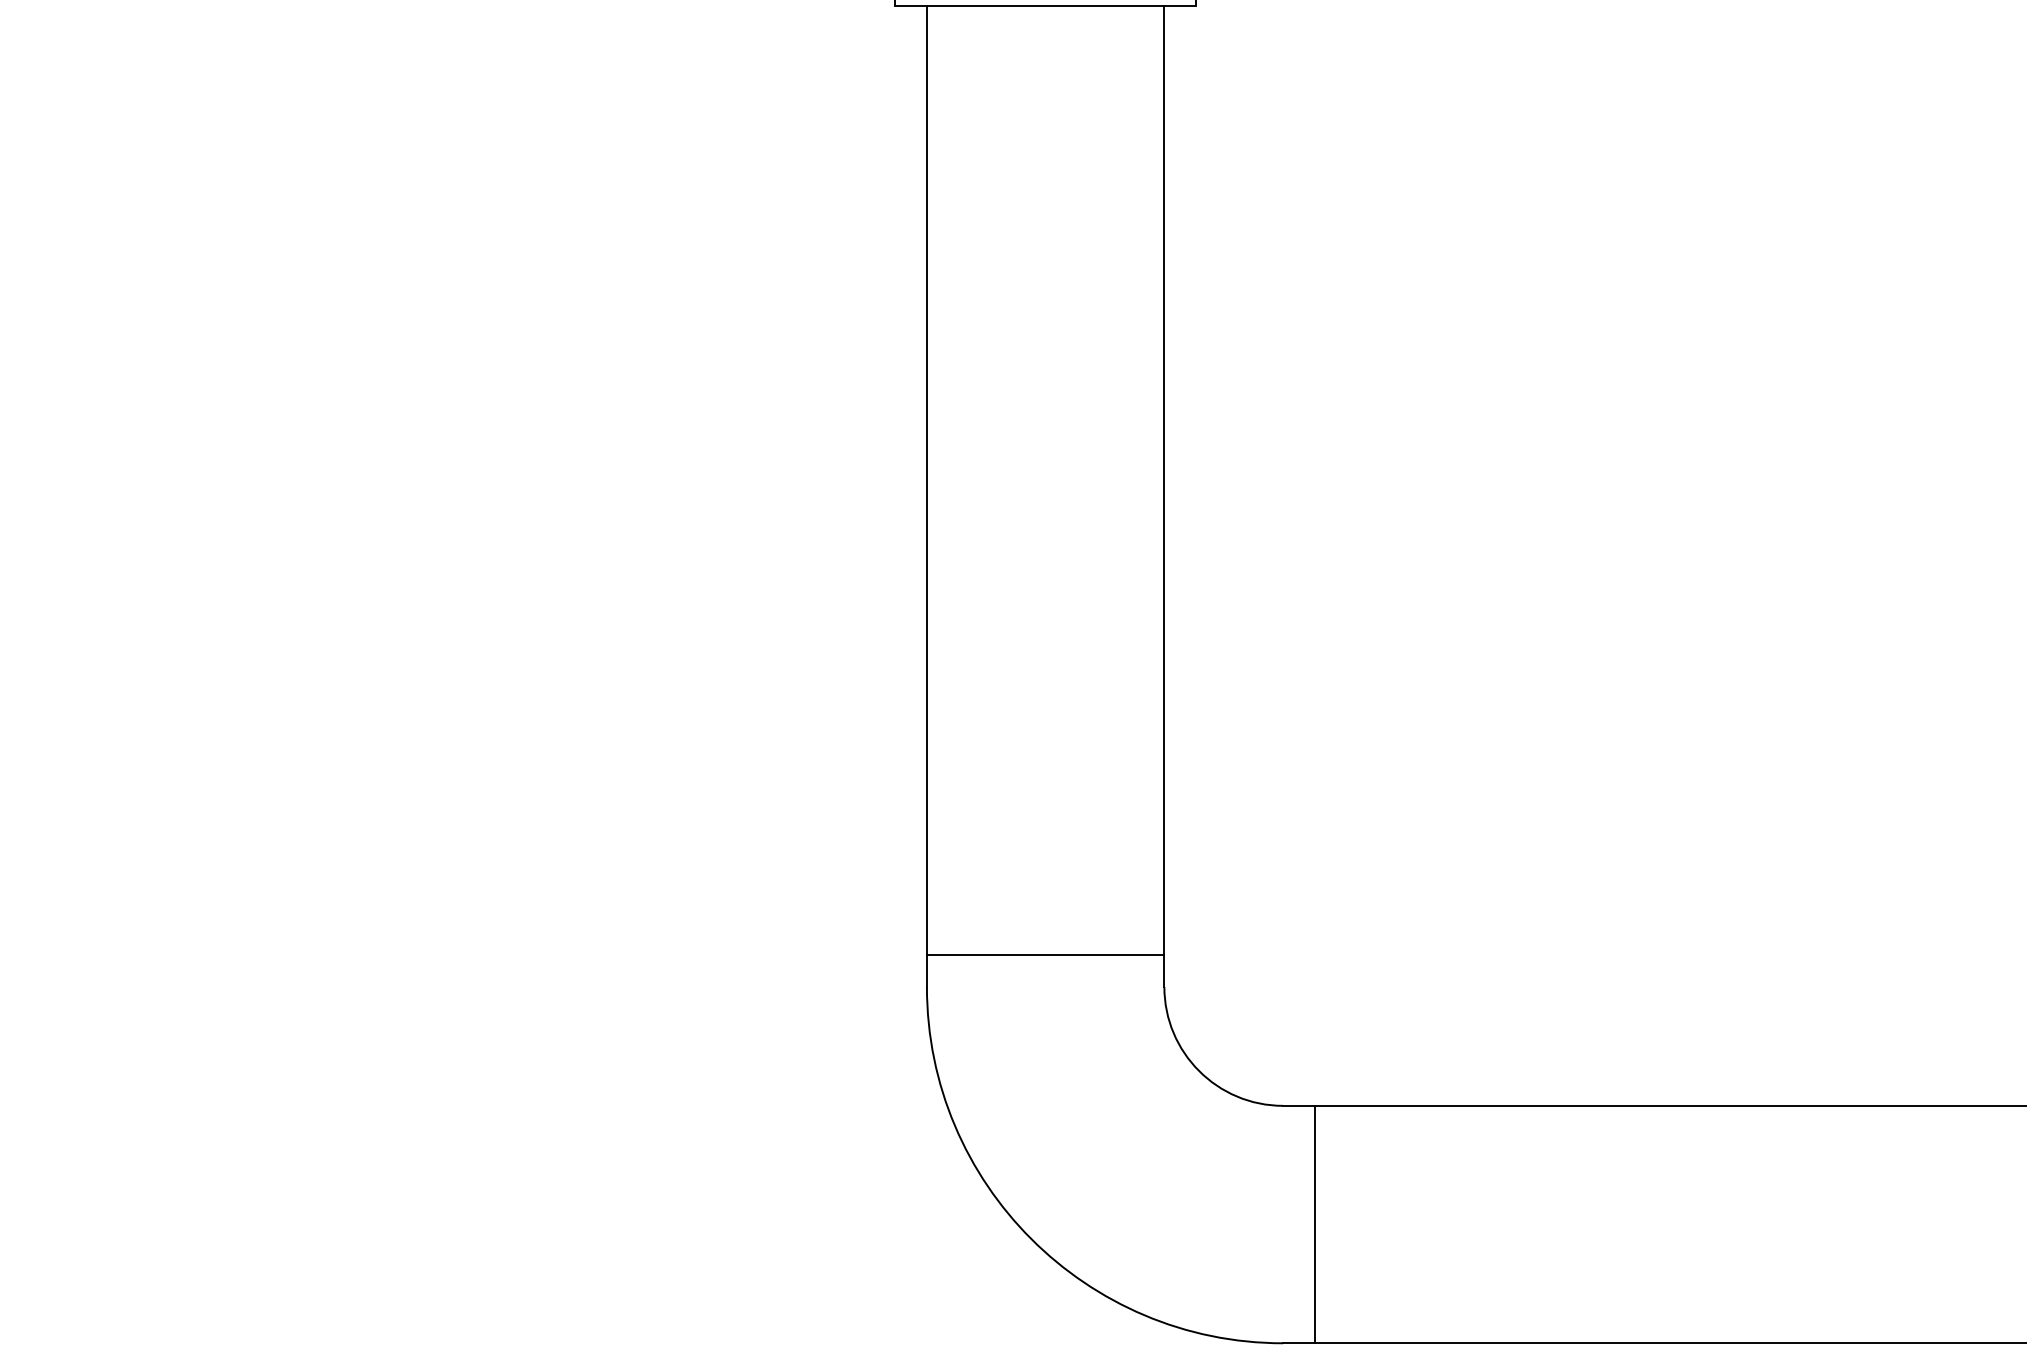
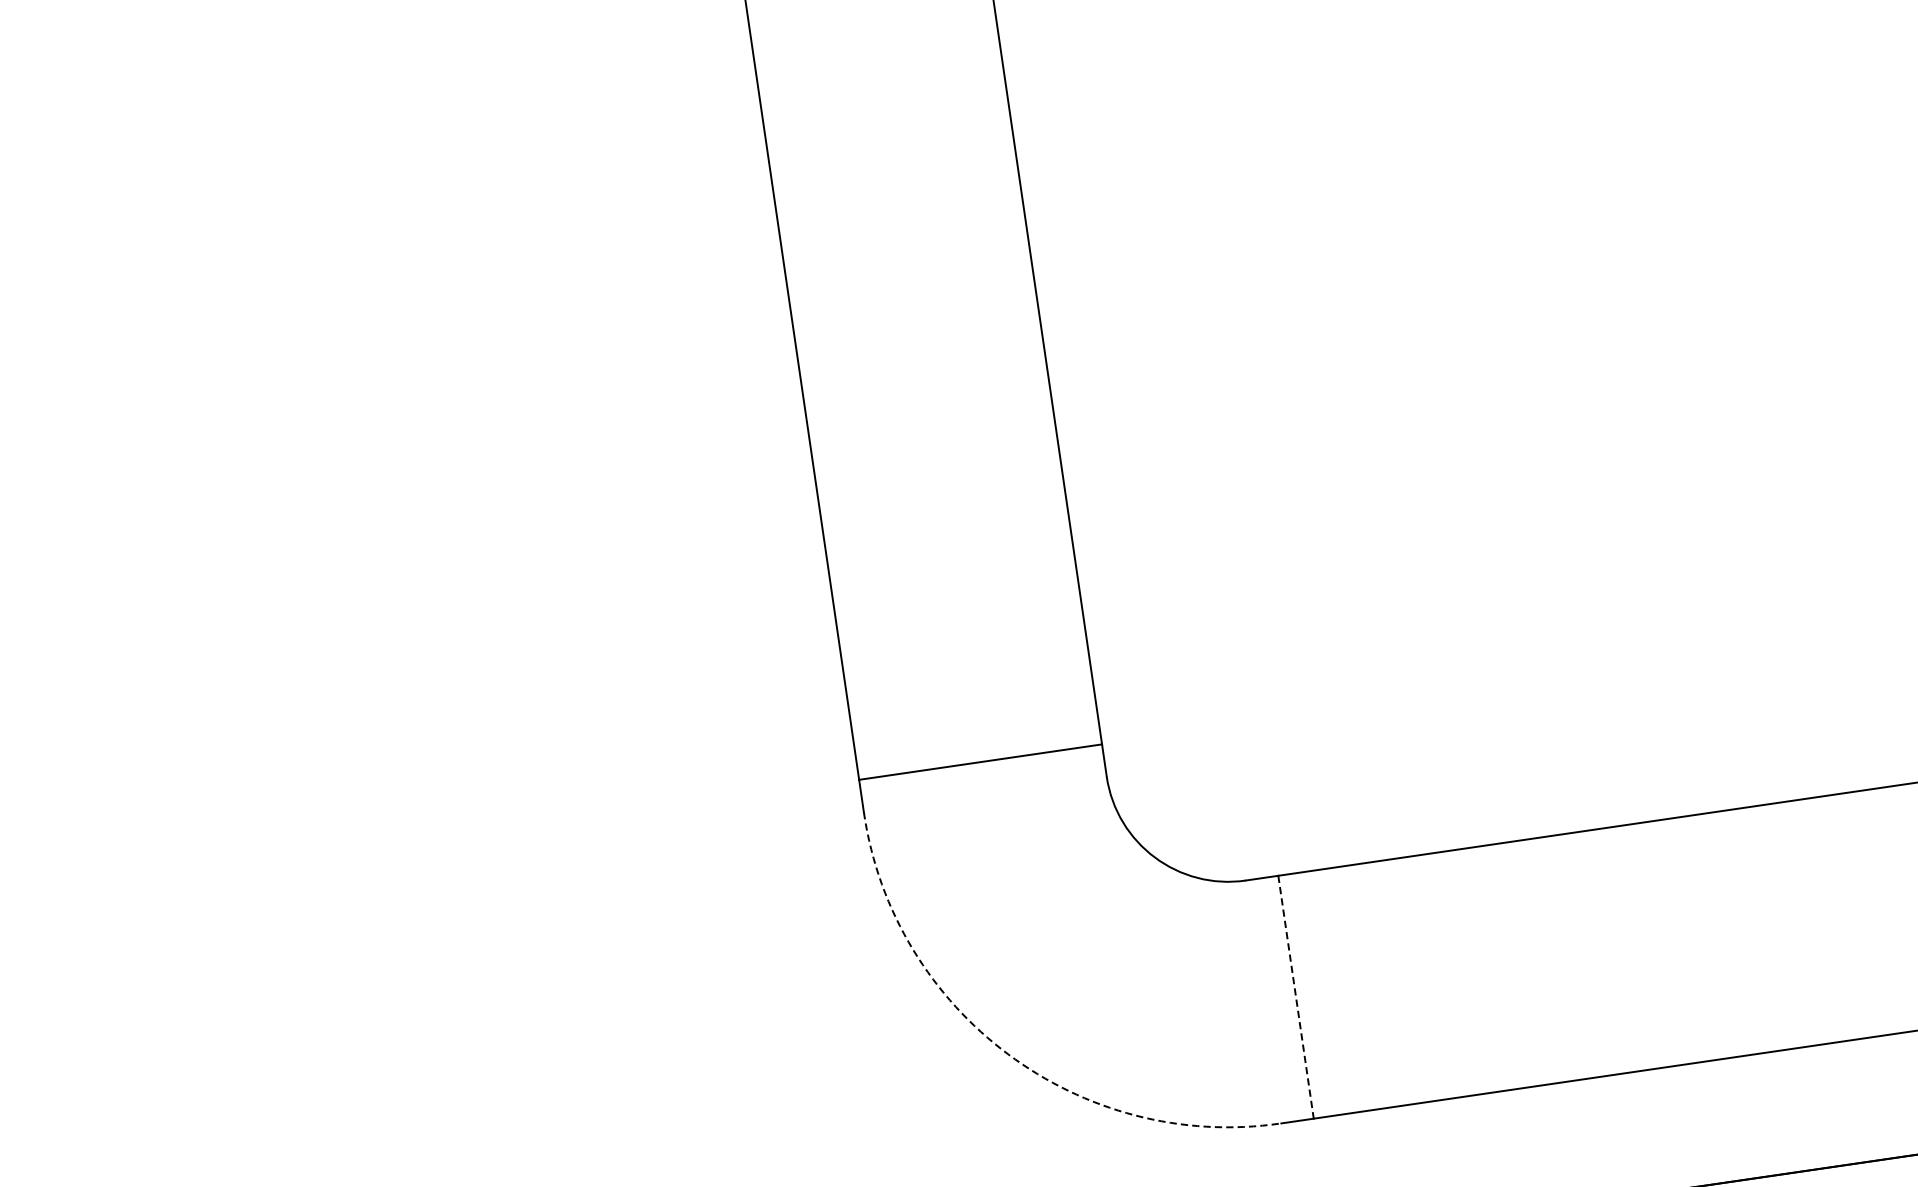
line: (1314, 1224) -> (1295, 997), solid -> dashed
arc: (1031, 1238) -> (1008, 1053), solid -> dashed

